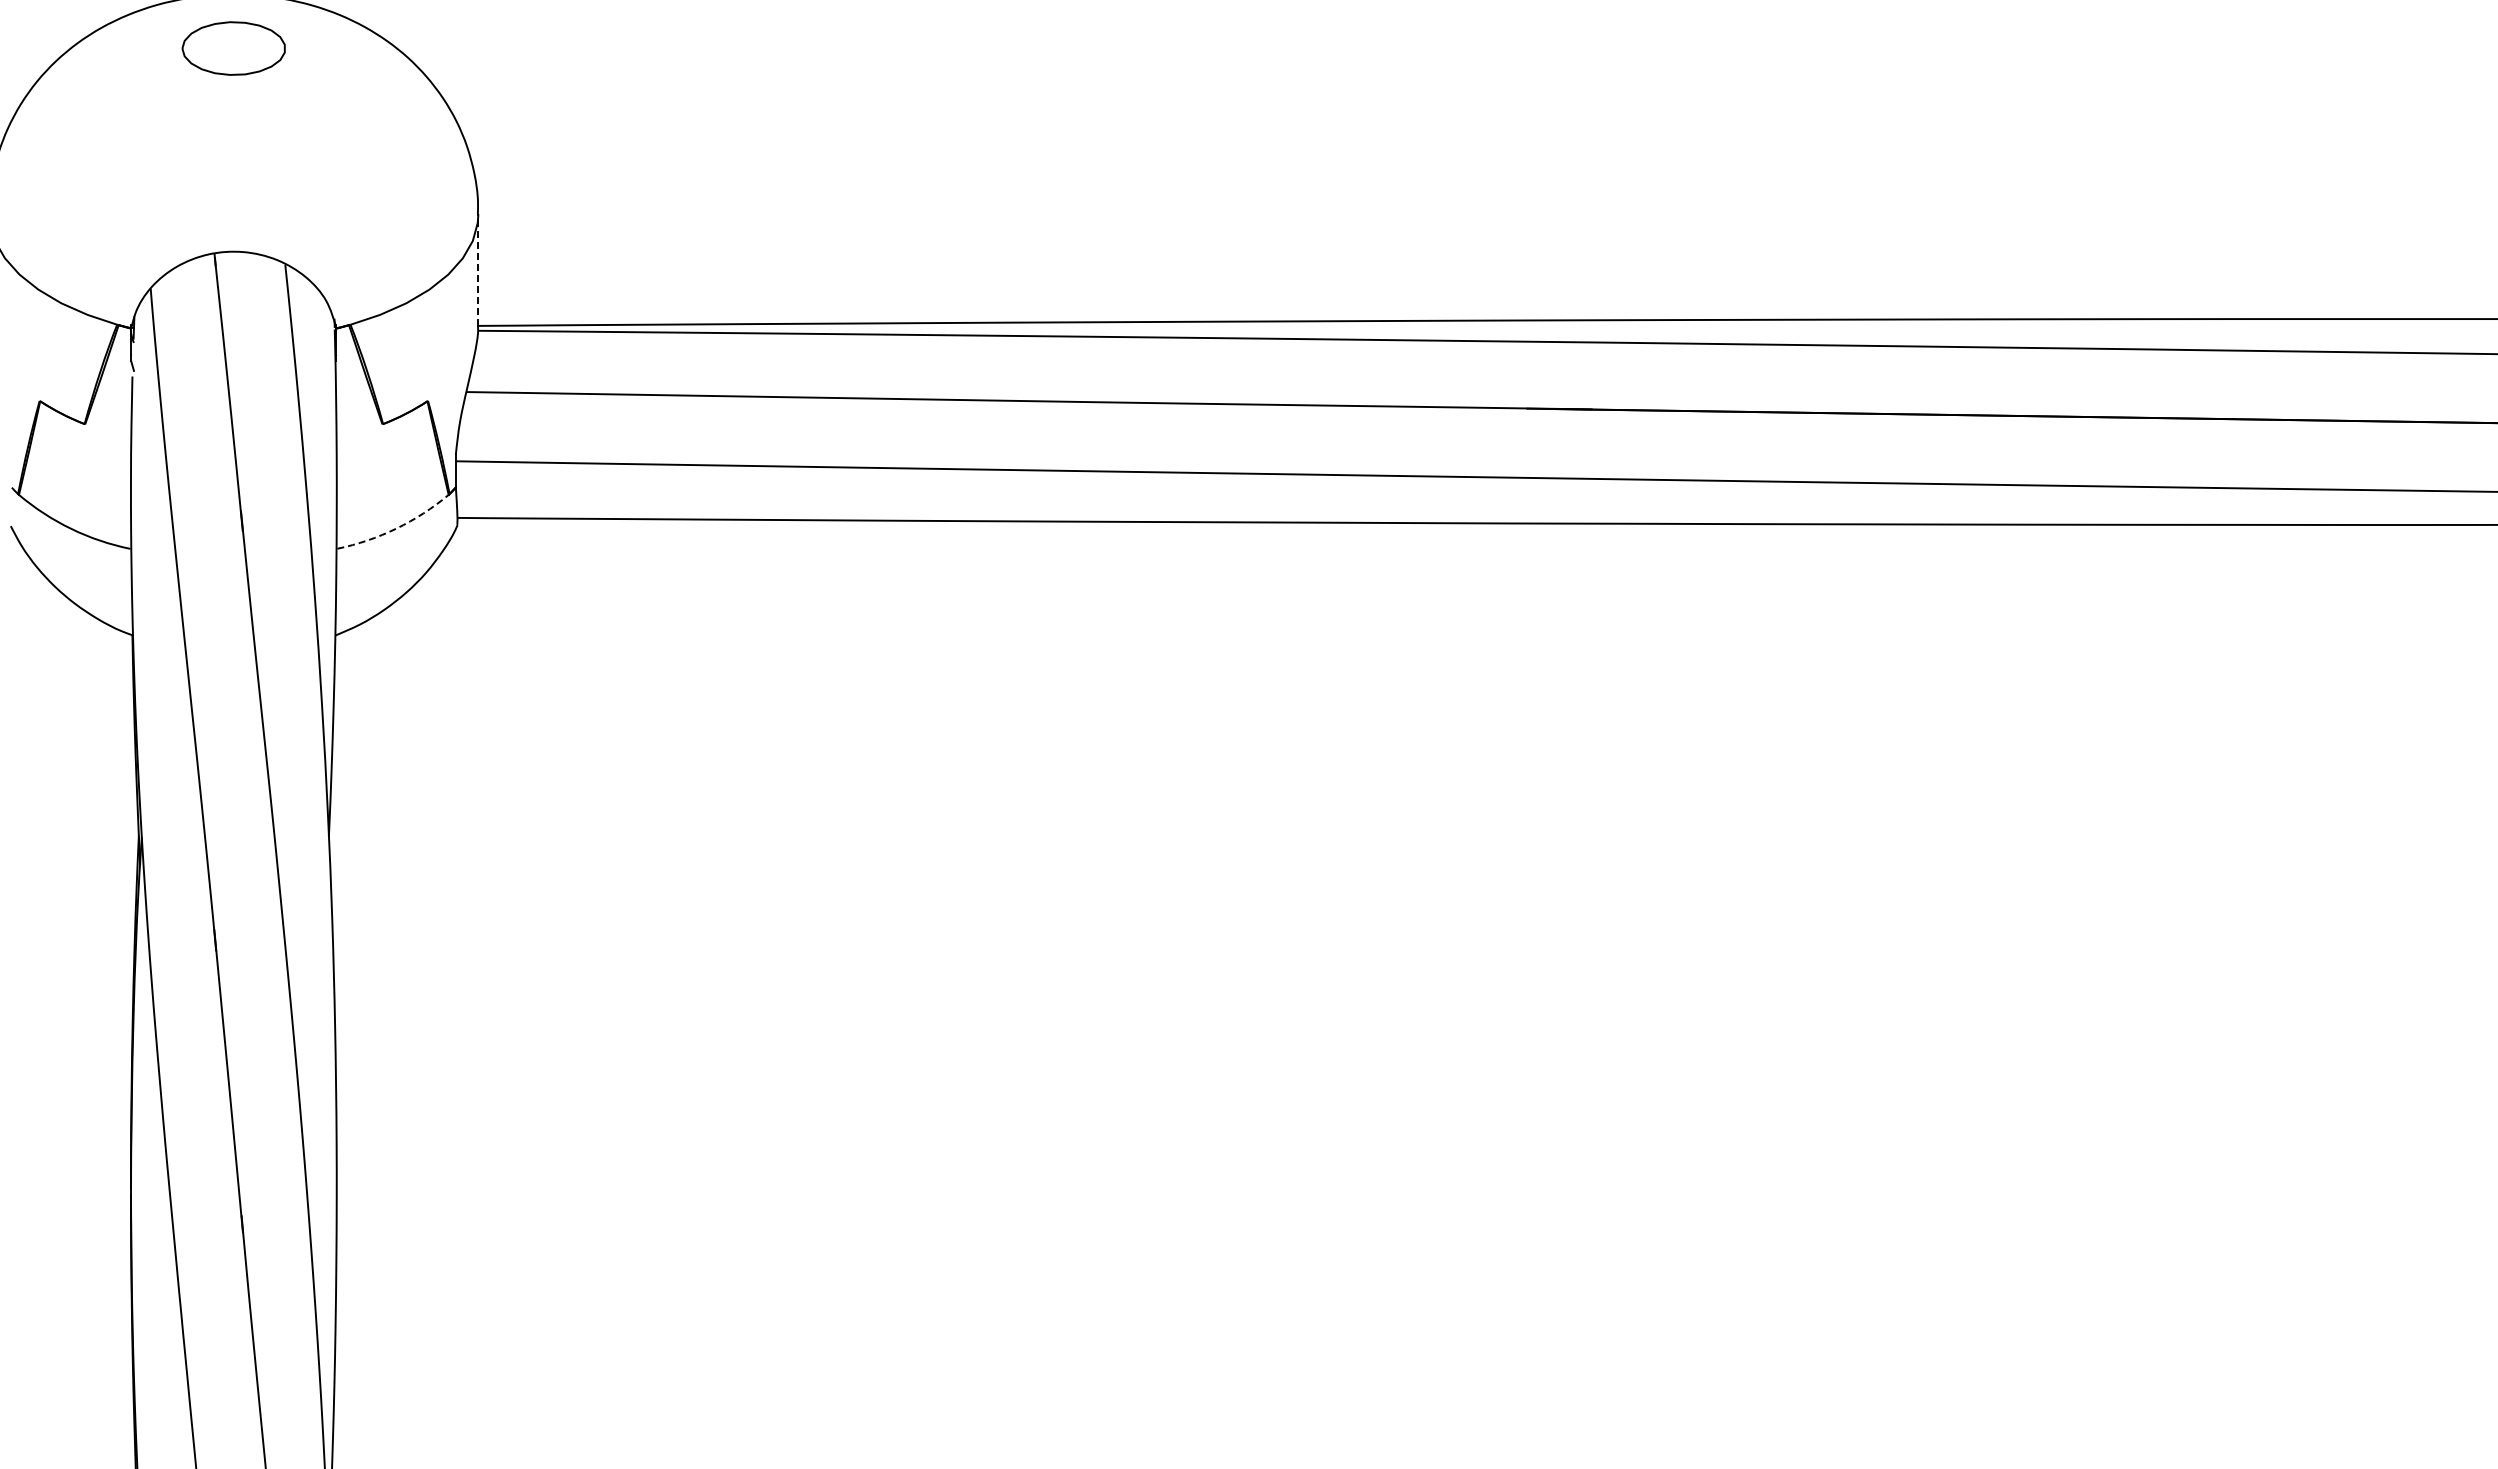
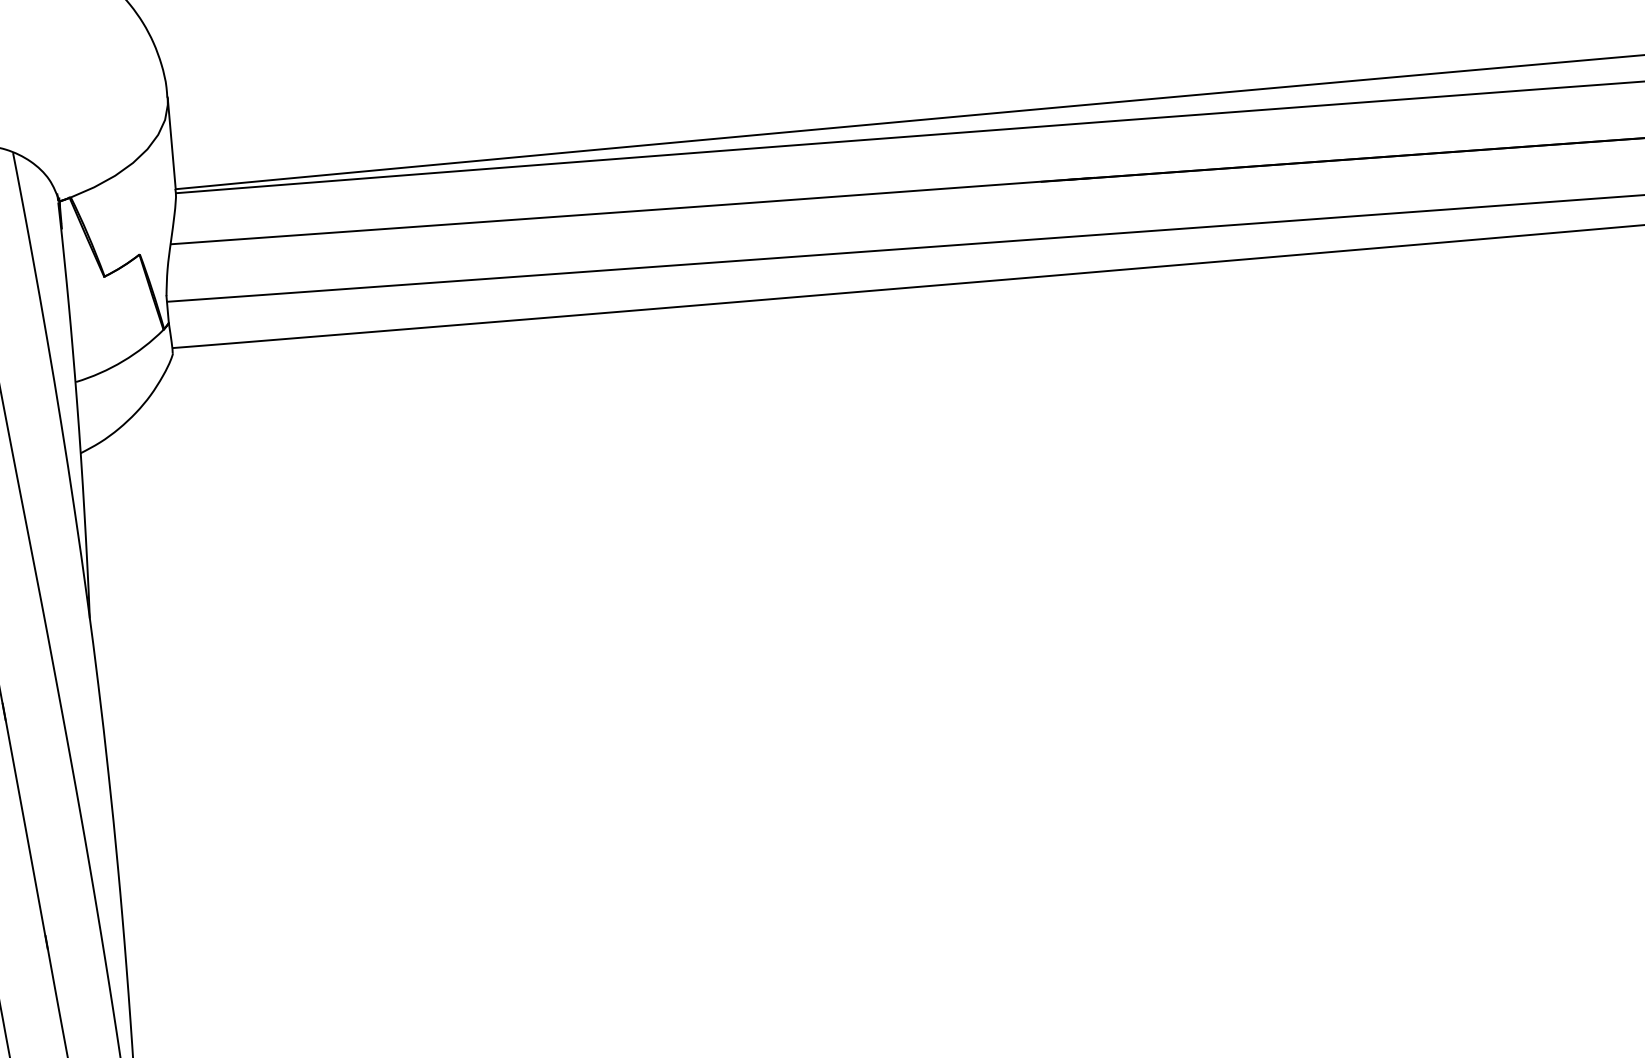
line: (478, 269) -> (171, 142), dashed -> solid
arc: (396, 528) -> (123, 361), dashed -> solid

